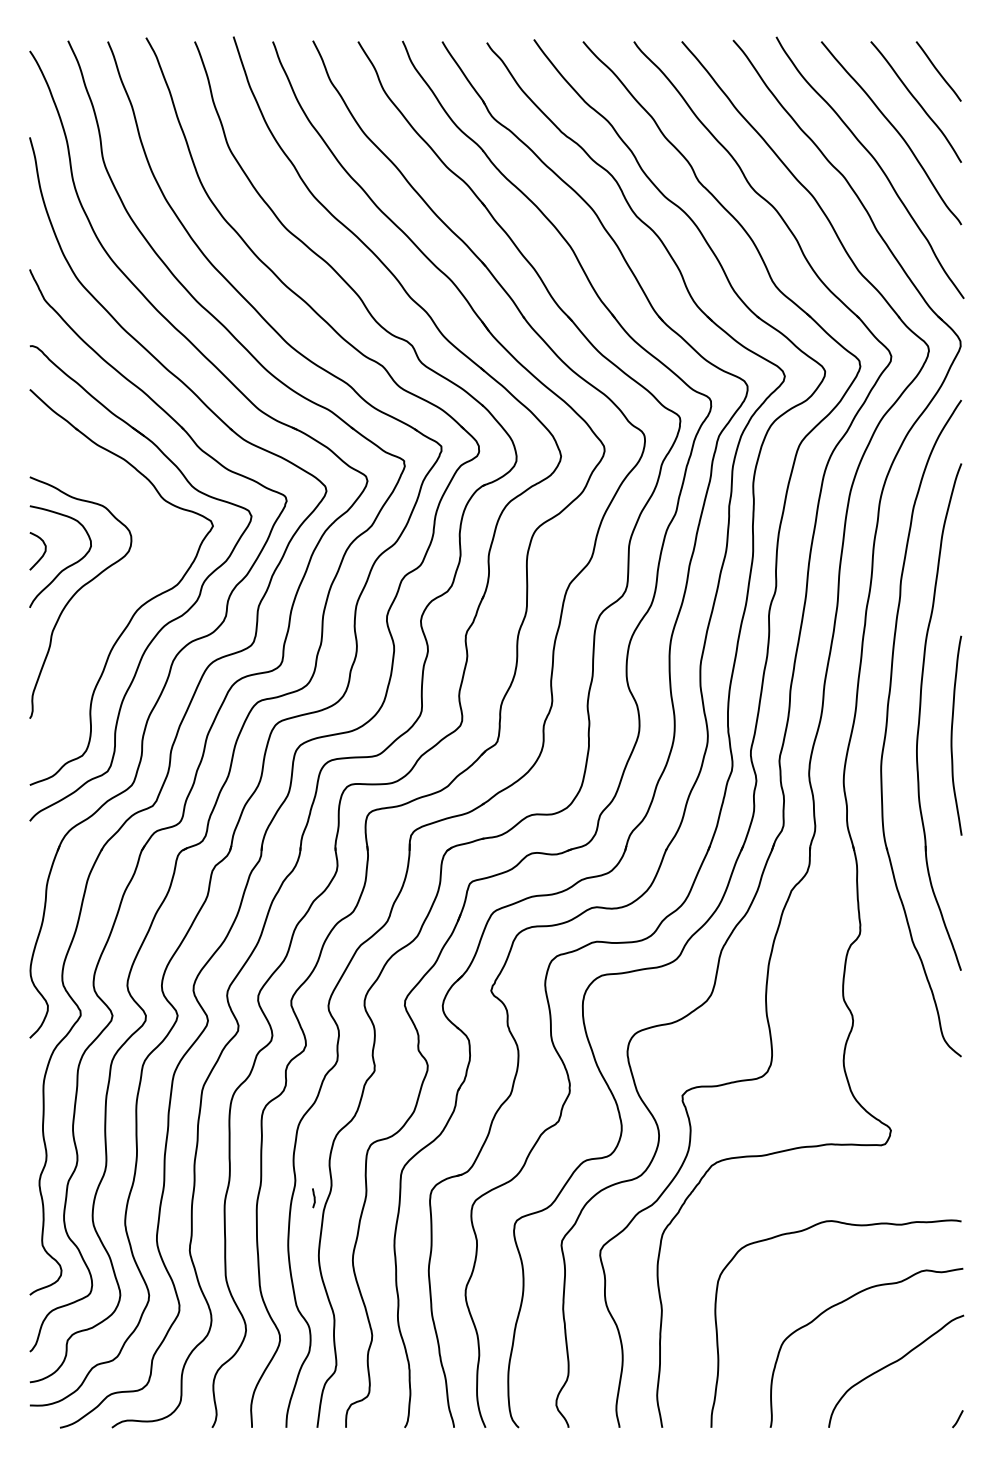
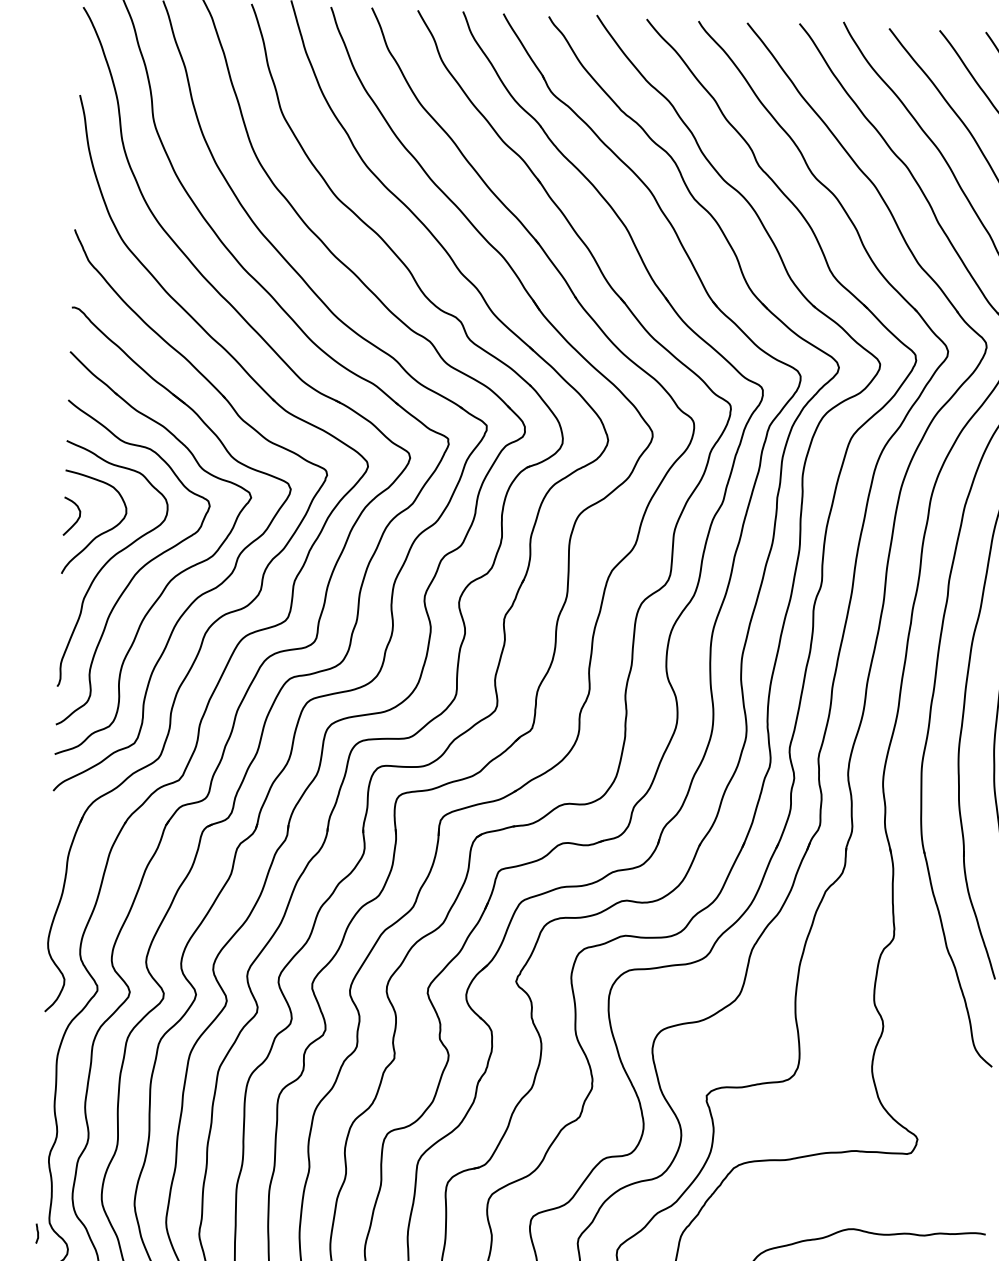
curve: (105, 600) -> (138, 569), added
line: (313, 1198) -> (36, 1233), moved

